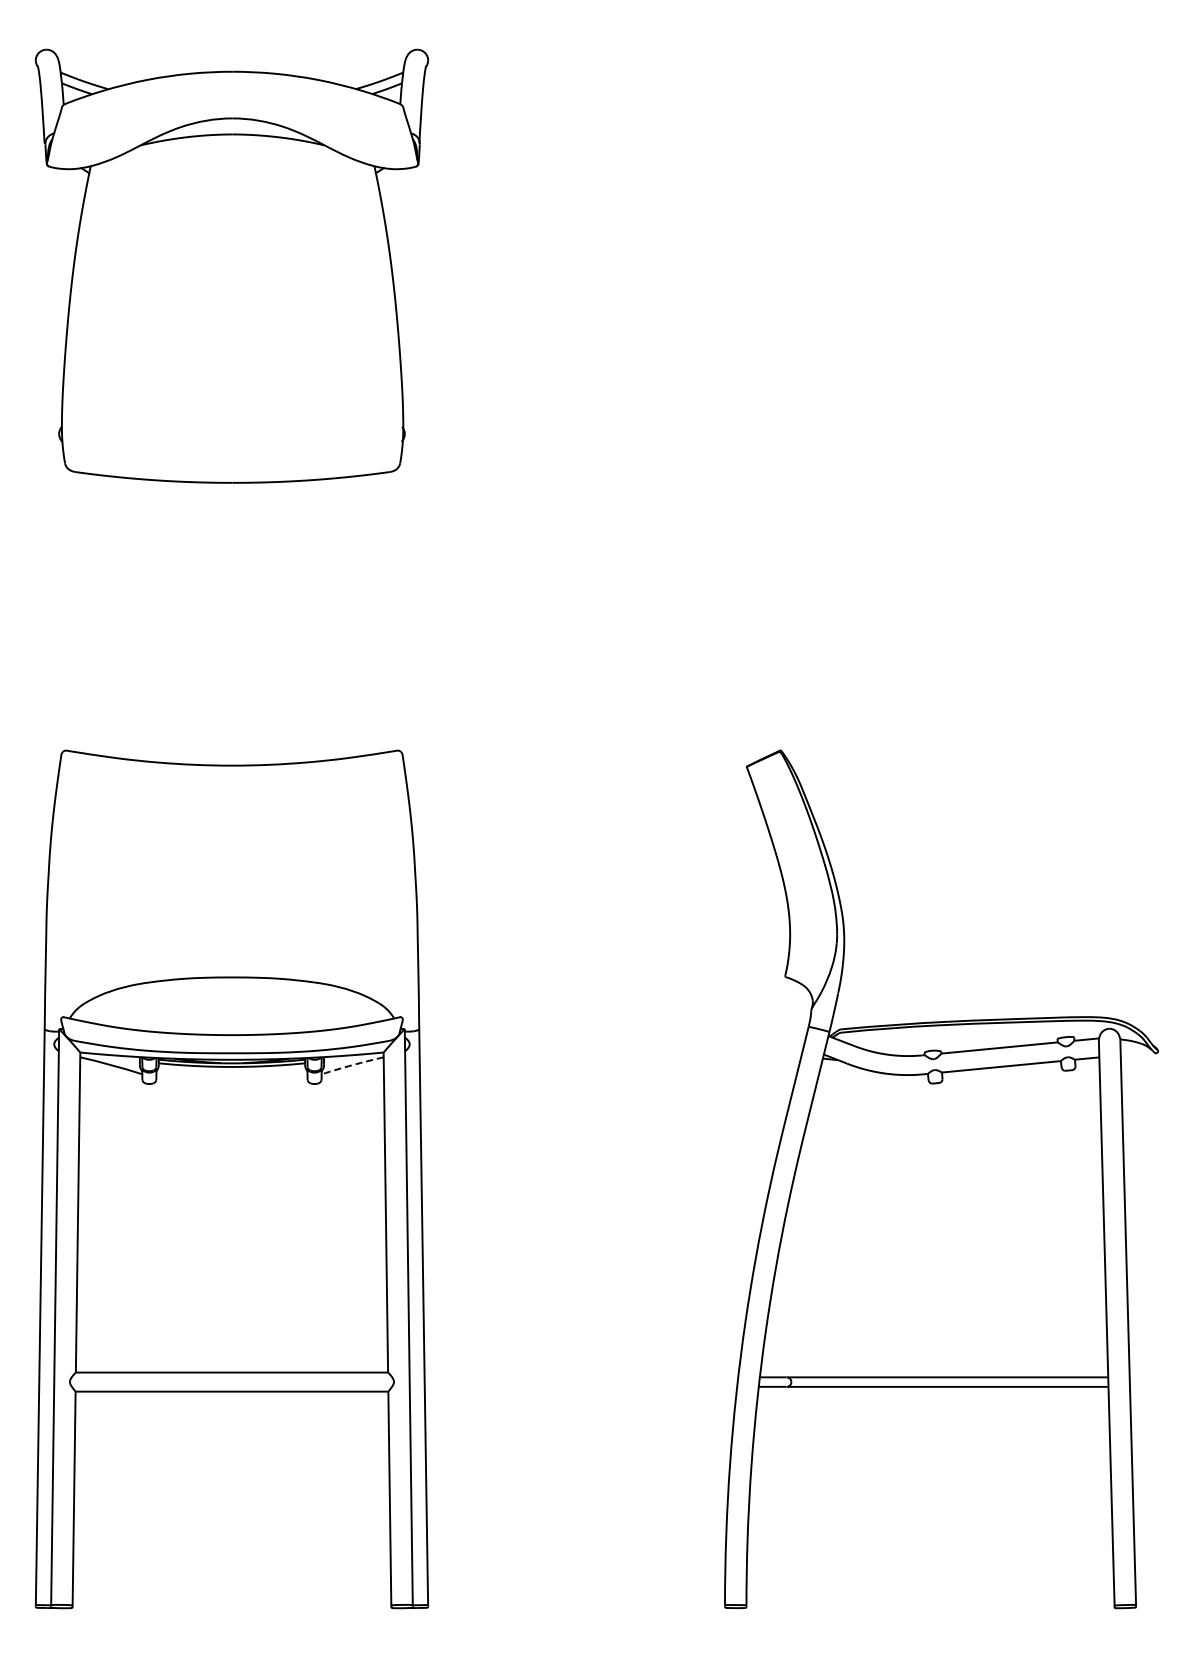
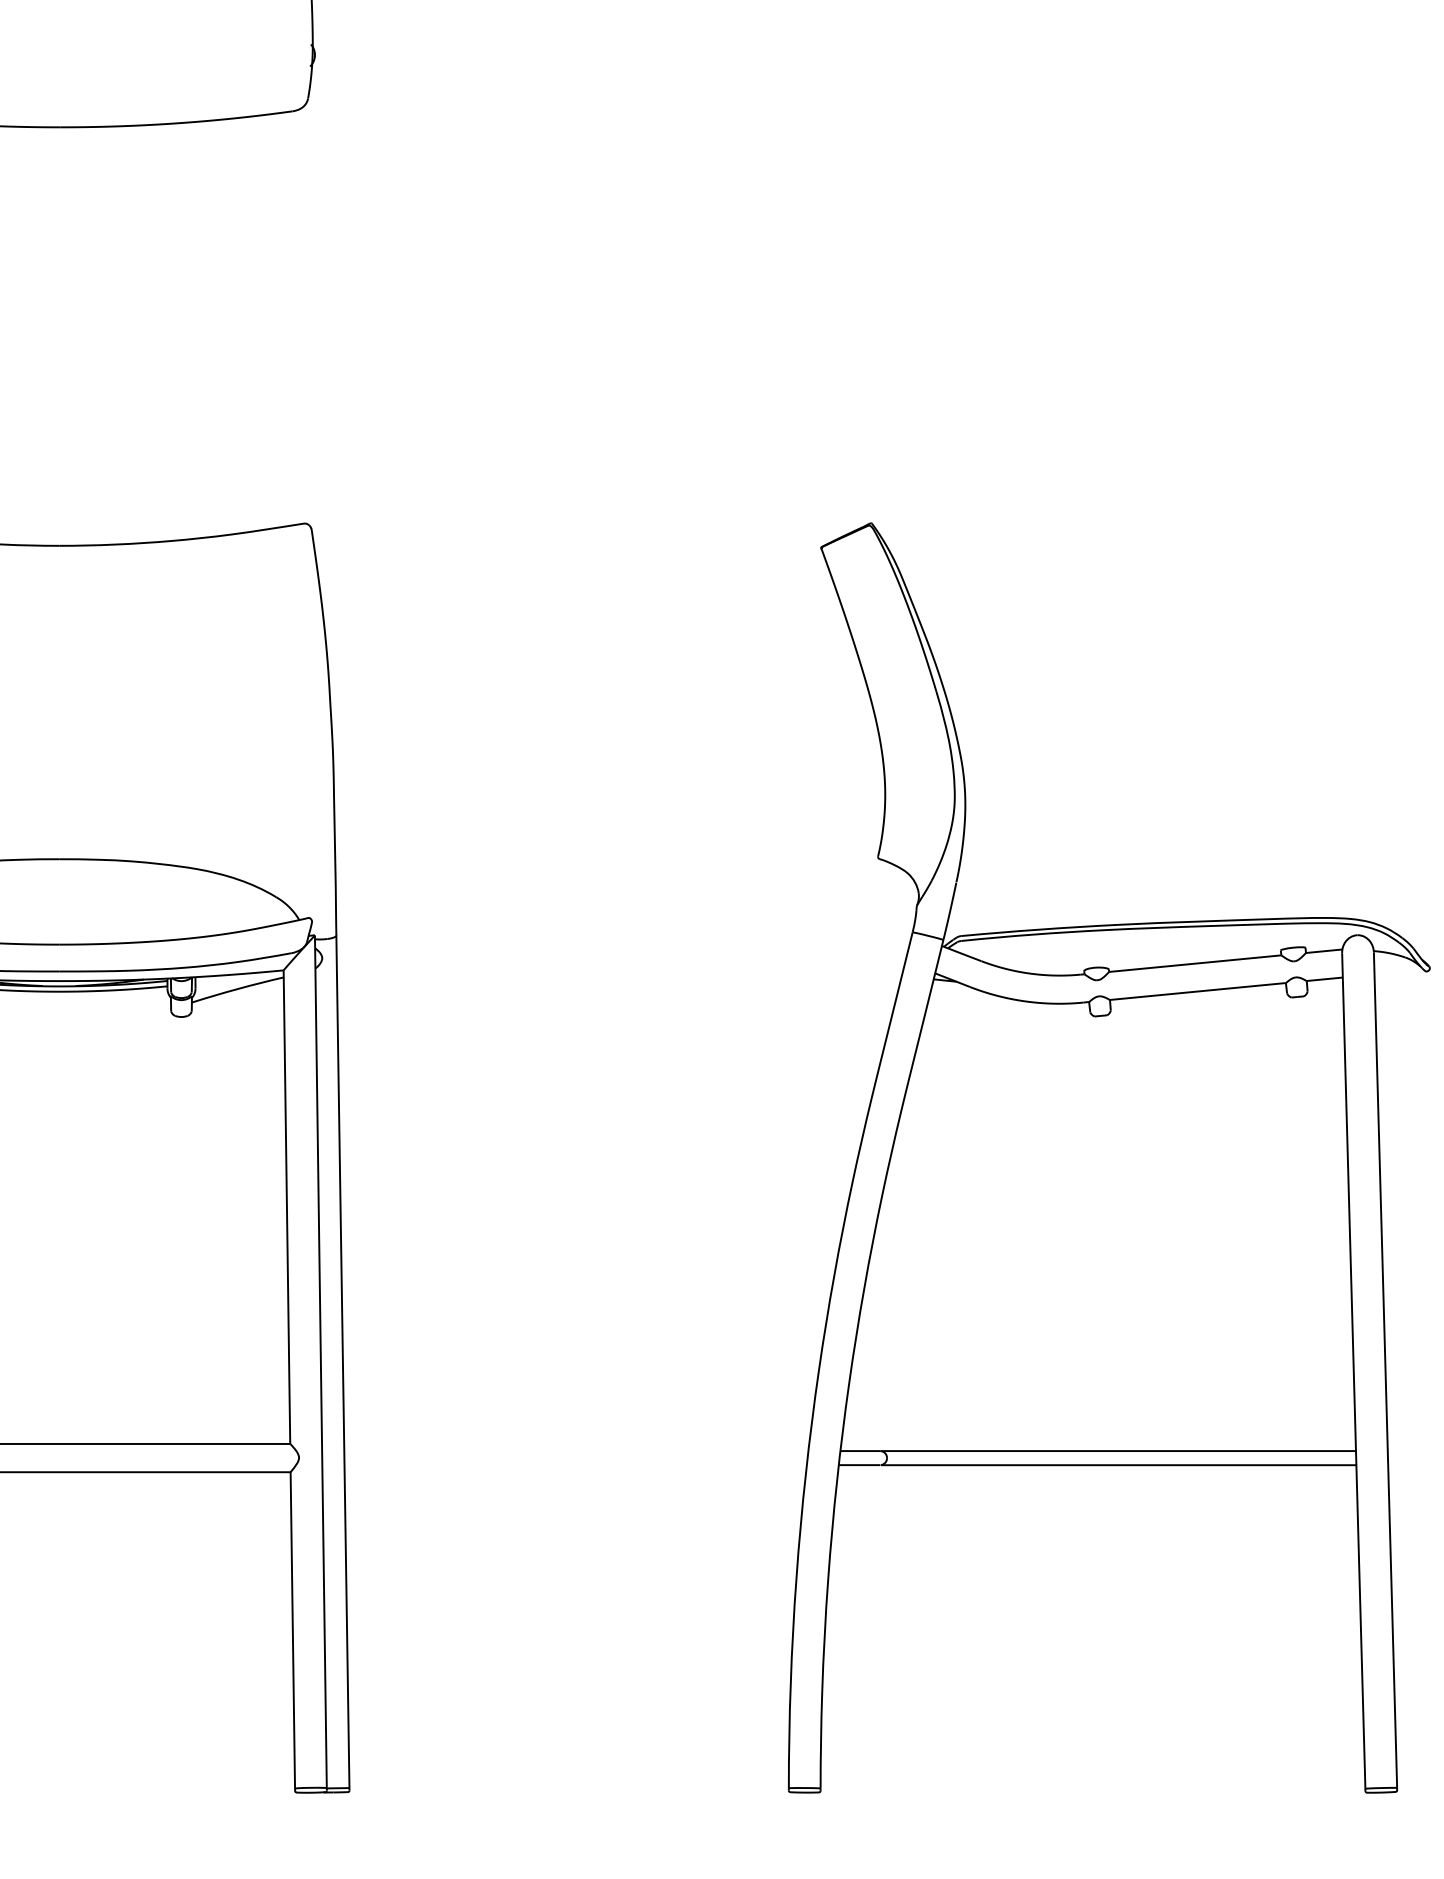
arc: (352, 1065) -> (237, 989), dashed -> solid

